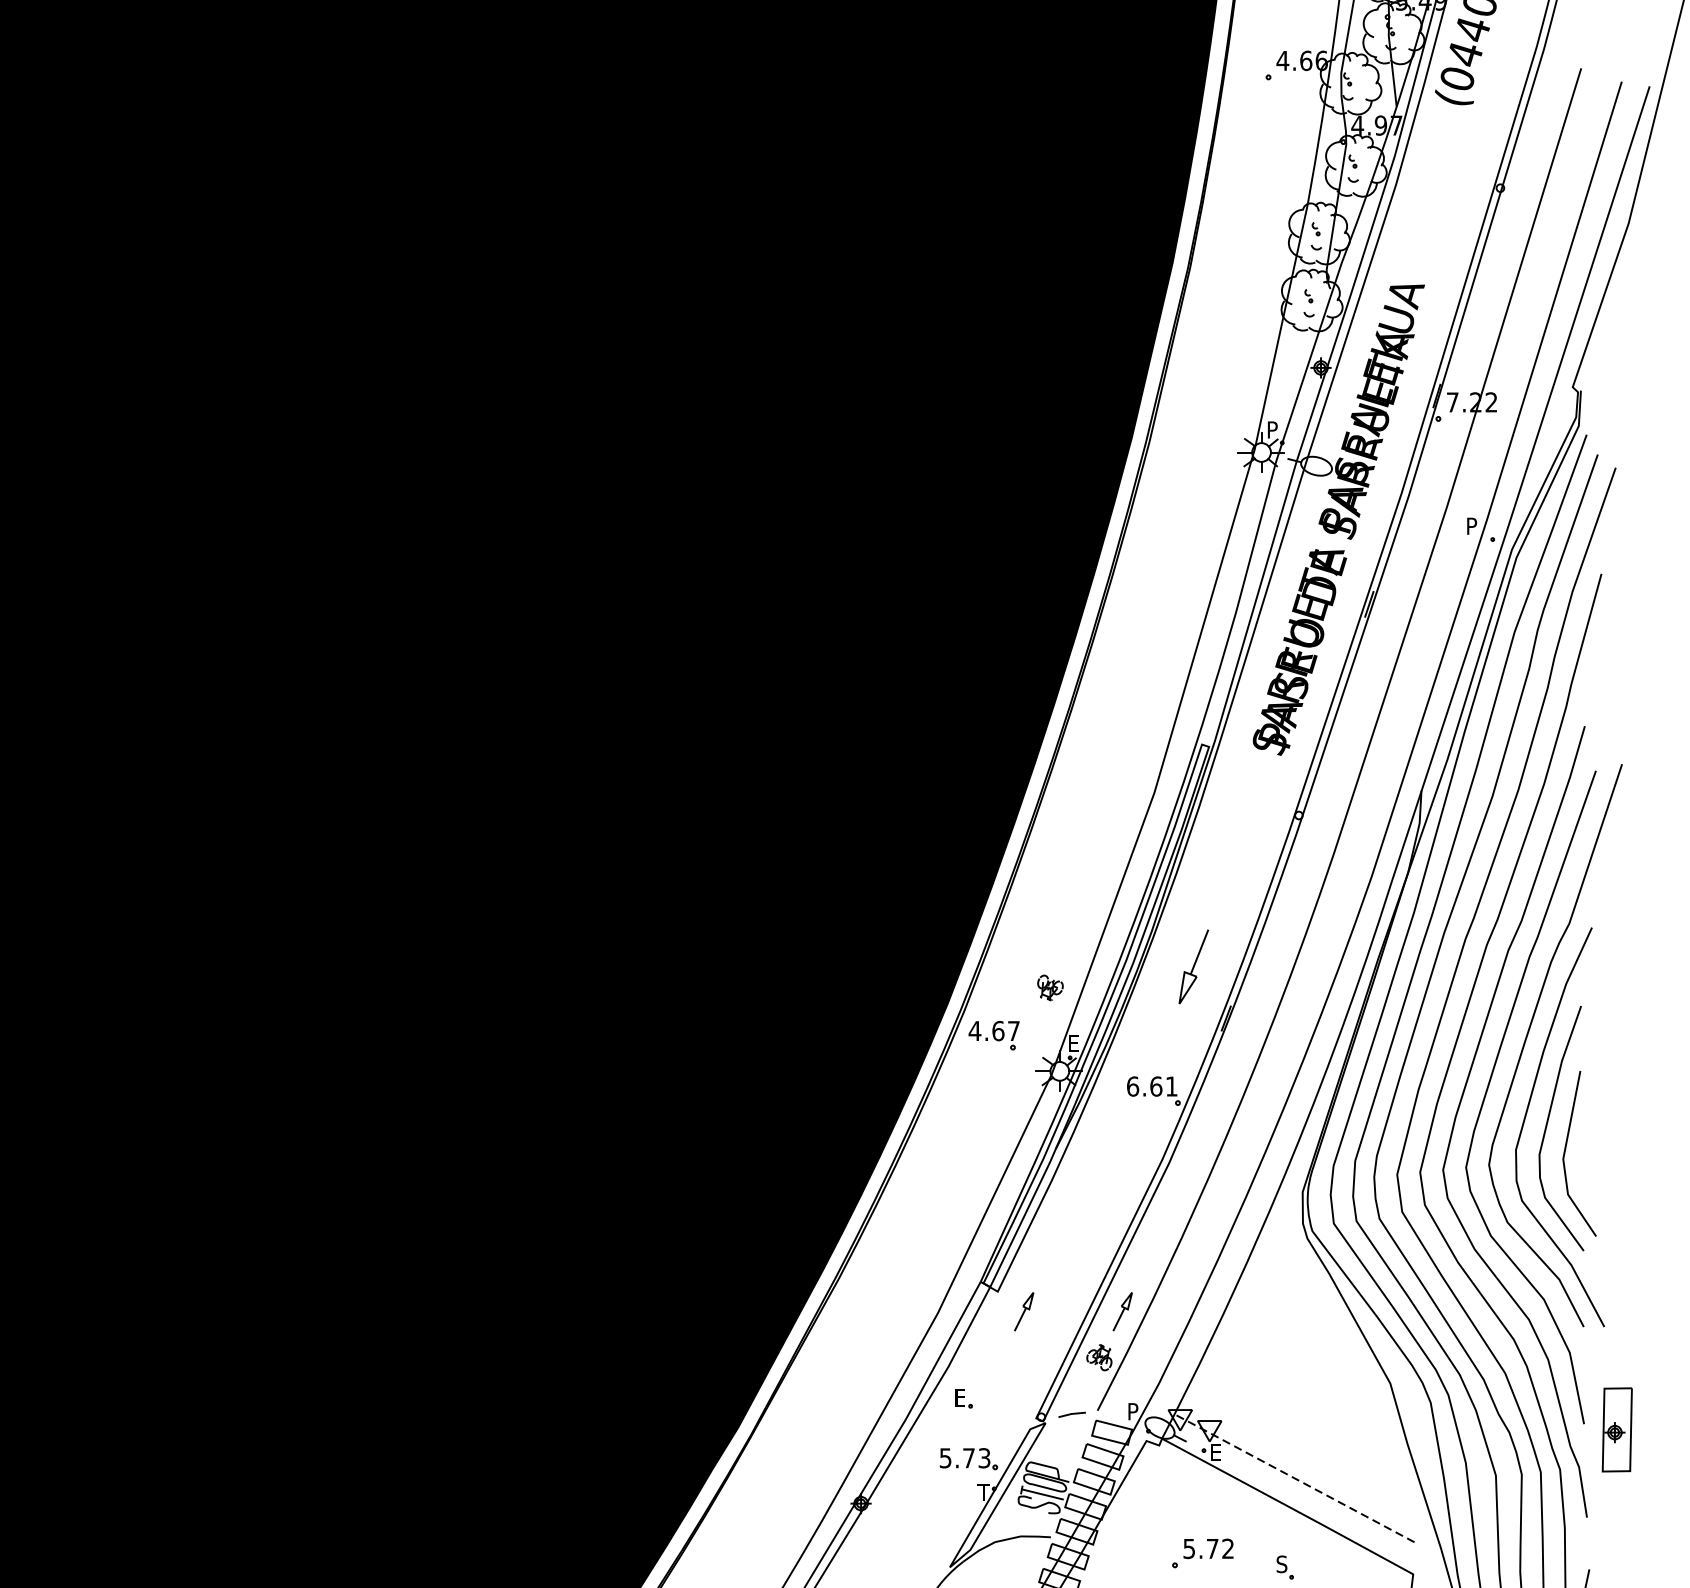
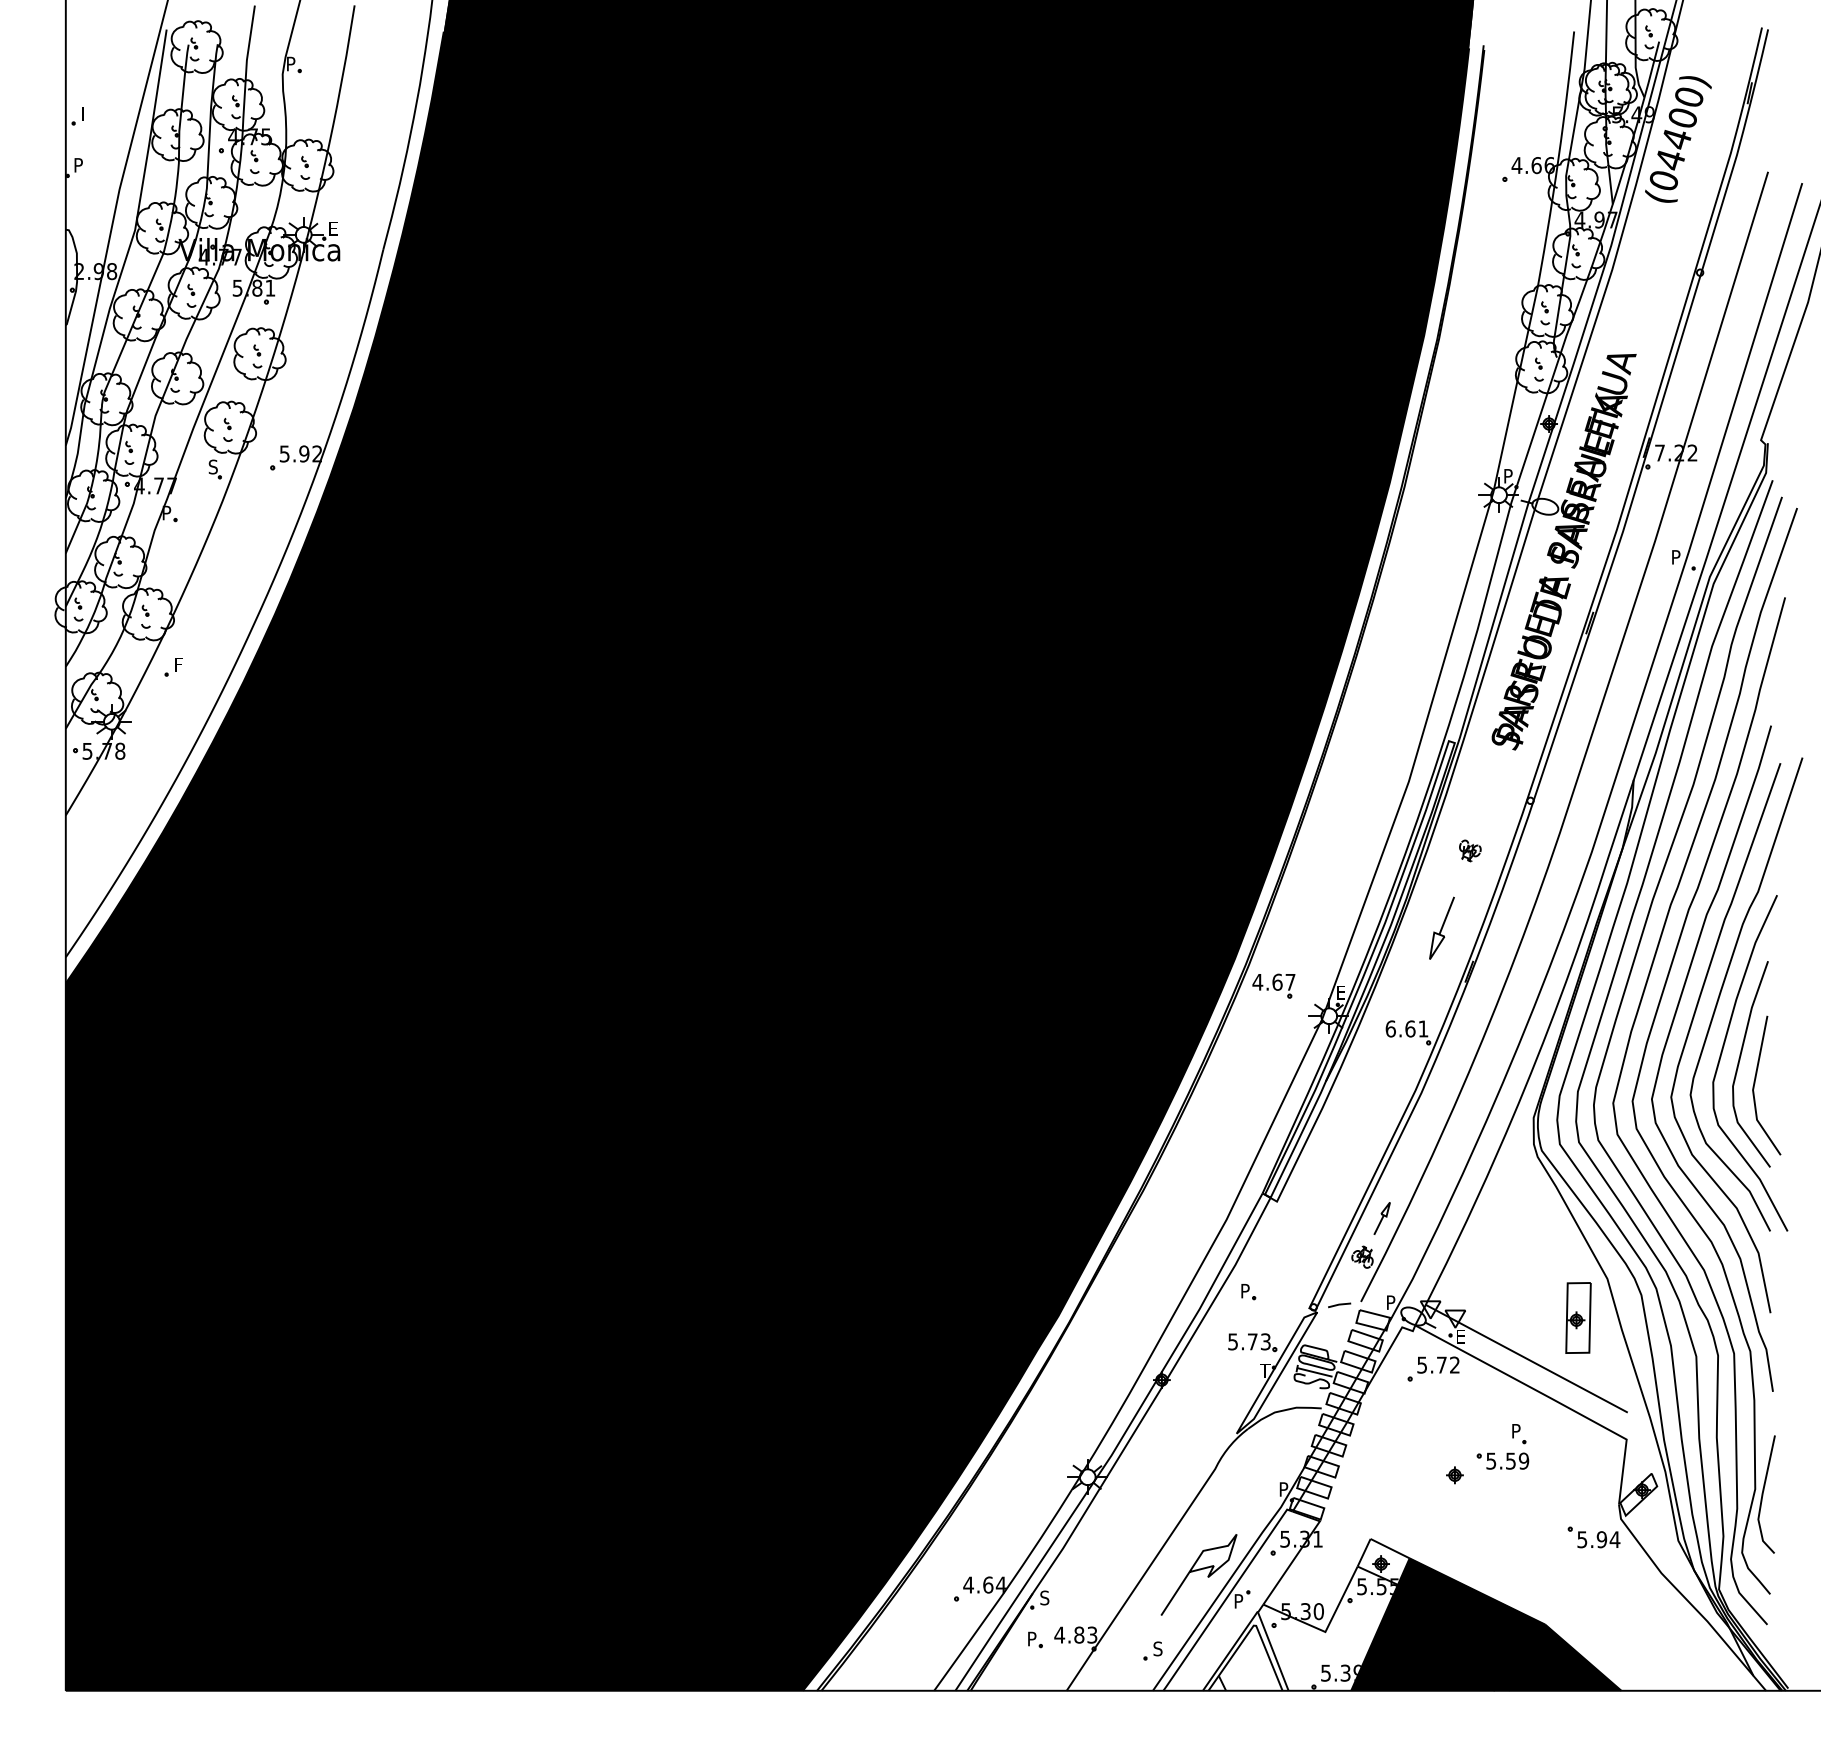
part: (1050, 987) -> (1470, 850), moved
part: (1023, 1311) -> (1298, 1218), removed
text: (960, 1398) -> (1245, 1291), E -> P
part: (1617, 1429) -> (1578, 1317), moved
line: (1294, 1477) -> (1526, 1358), dashed -> solid
part: (1202, 1552) -> (1433, 1368), moved
text: (1281, 1563) -> (1515, 1430), S -> P

